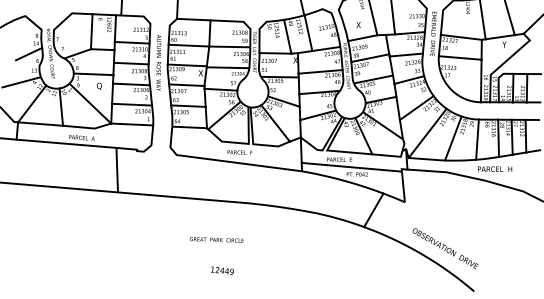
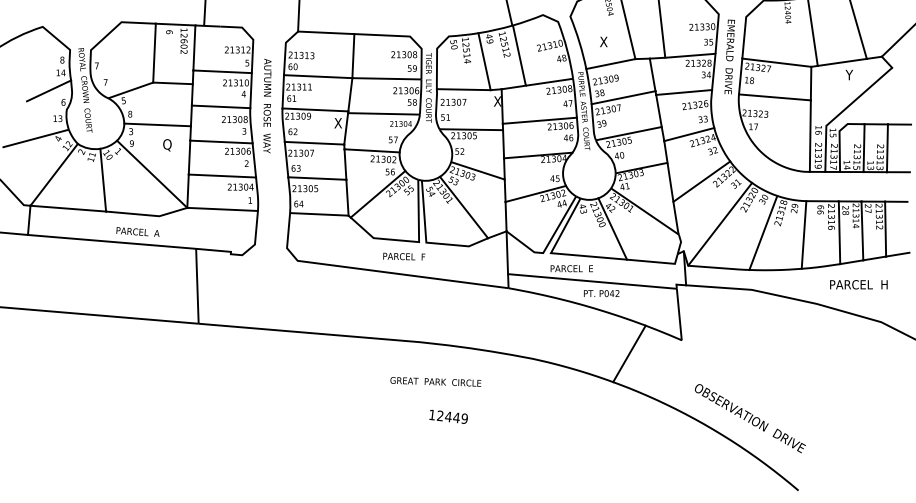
text: (495, 168) -> (859, 283), moved
text: (216, 239) -> (435, 381), moved
text: (222, 270) -> (448, 416), moved

